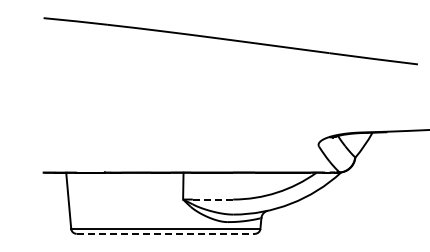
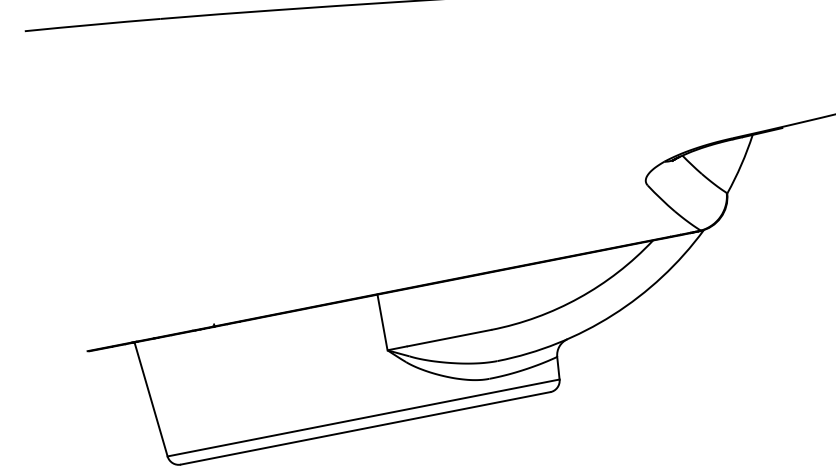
line: (213, 199) -> (450, 337), dashed -> solid
line: (166, 233) -> (366, 427), dashed -> solid

